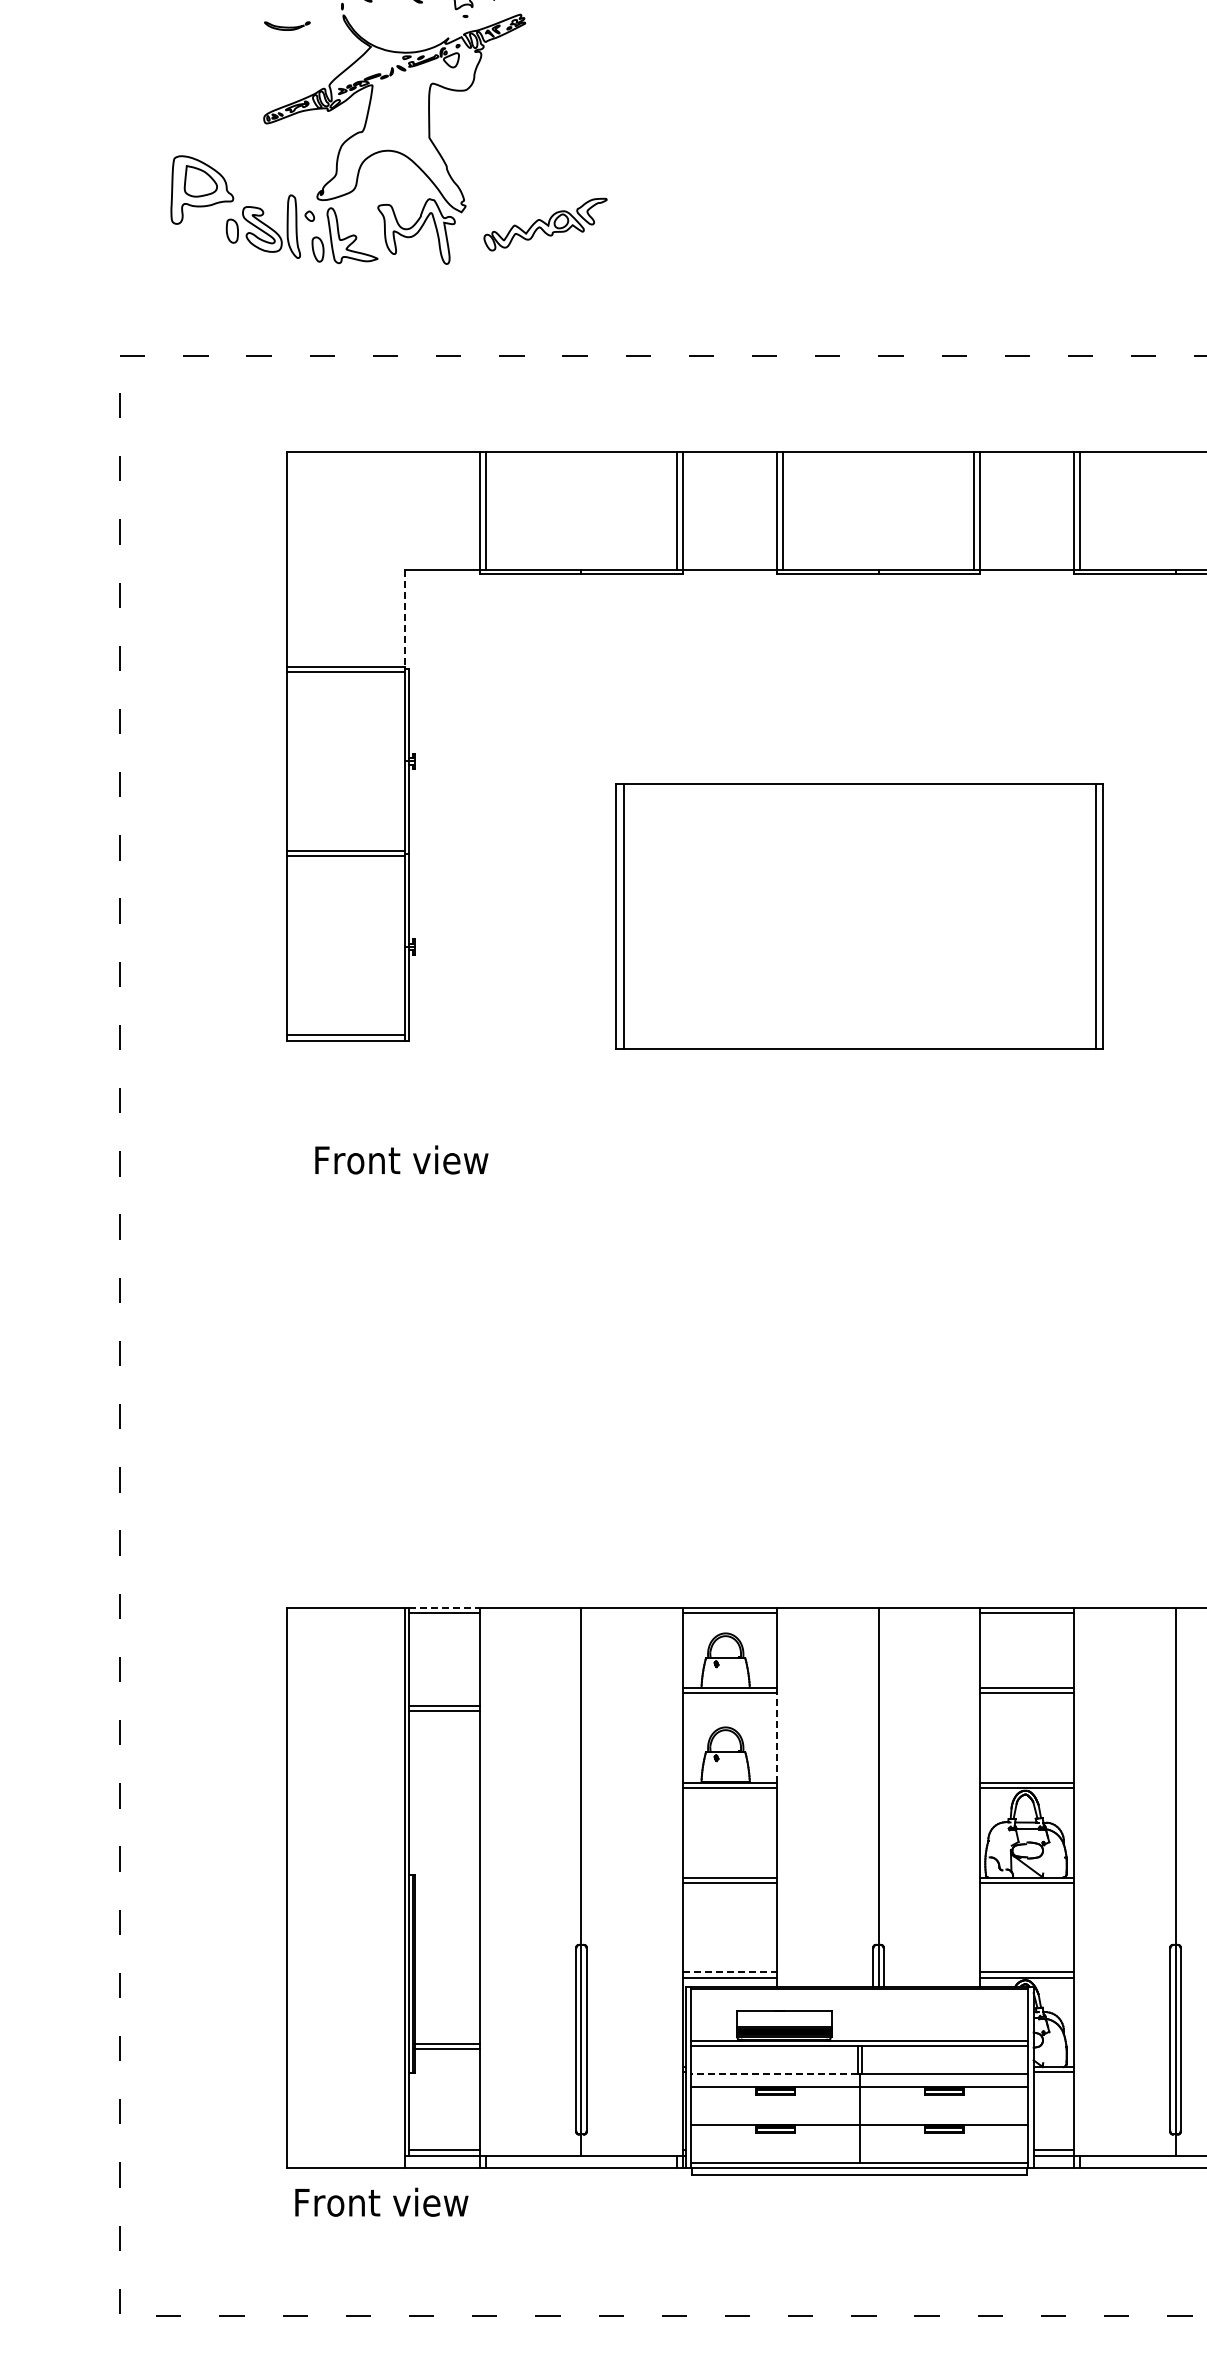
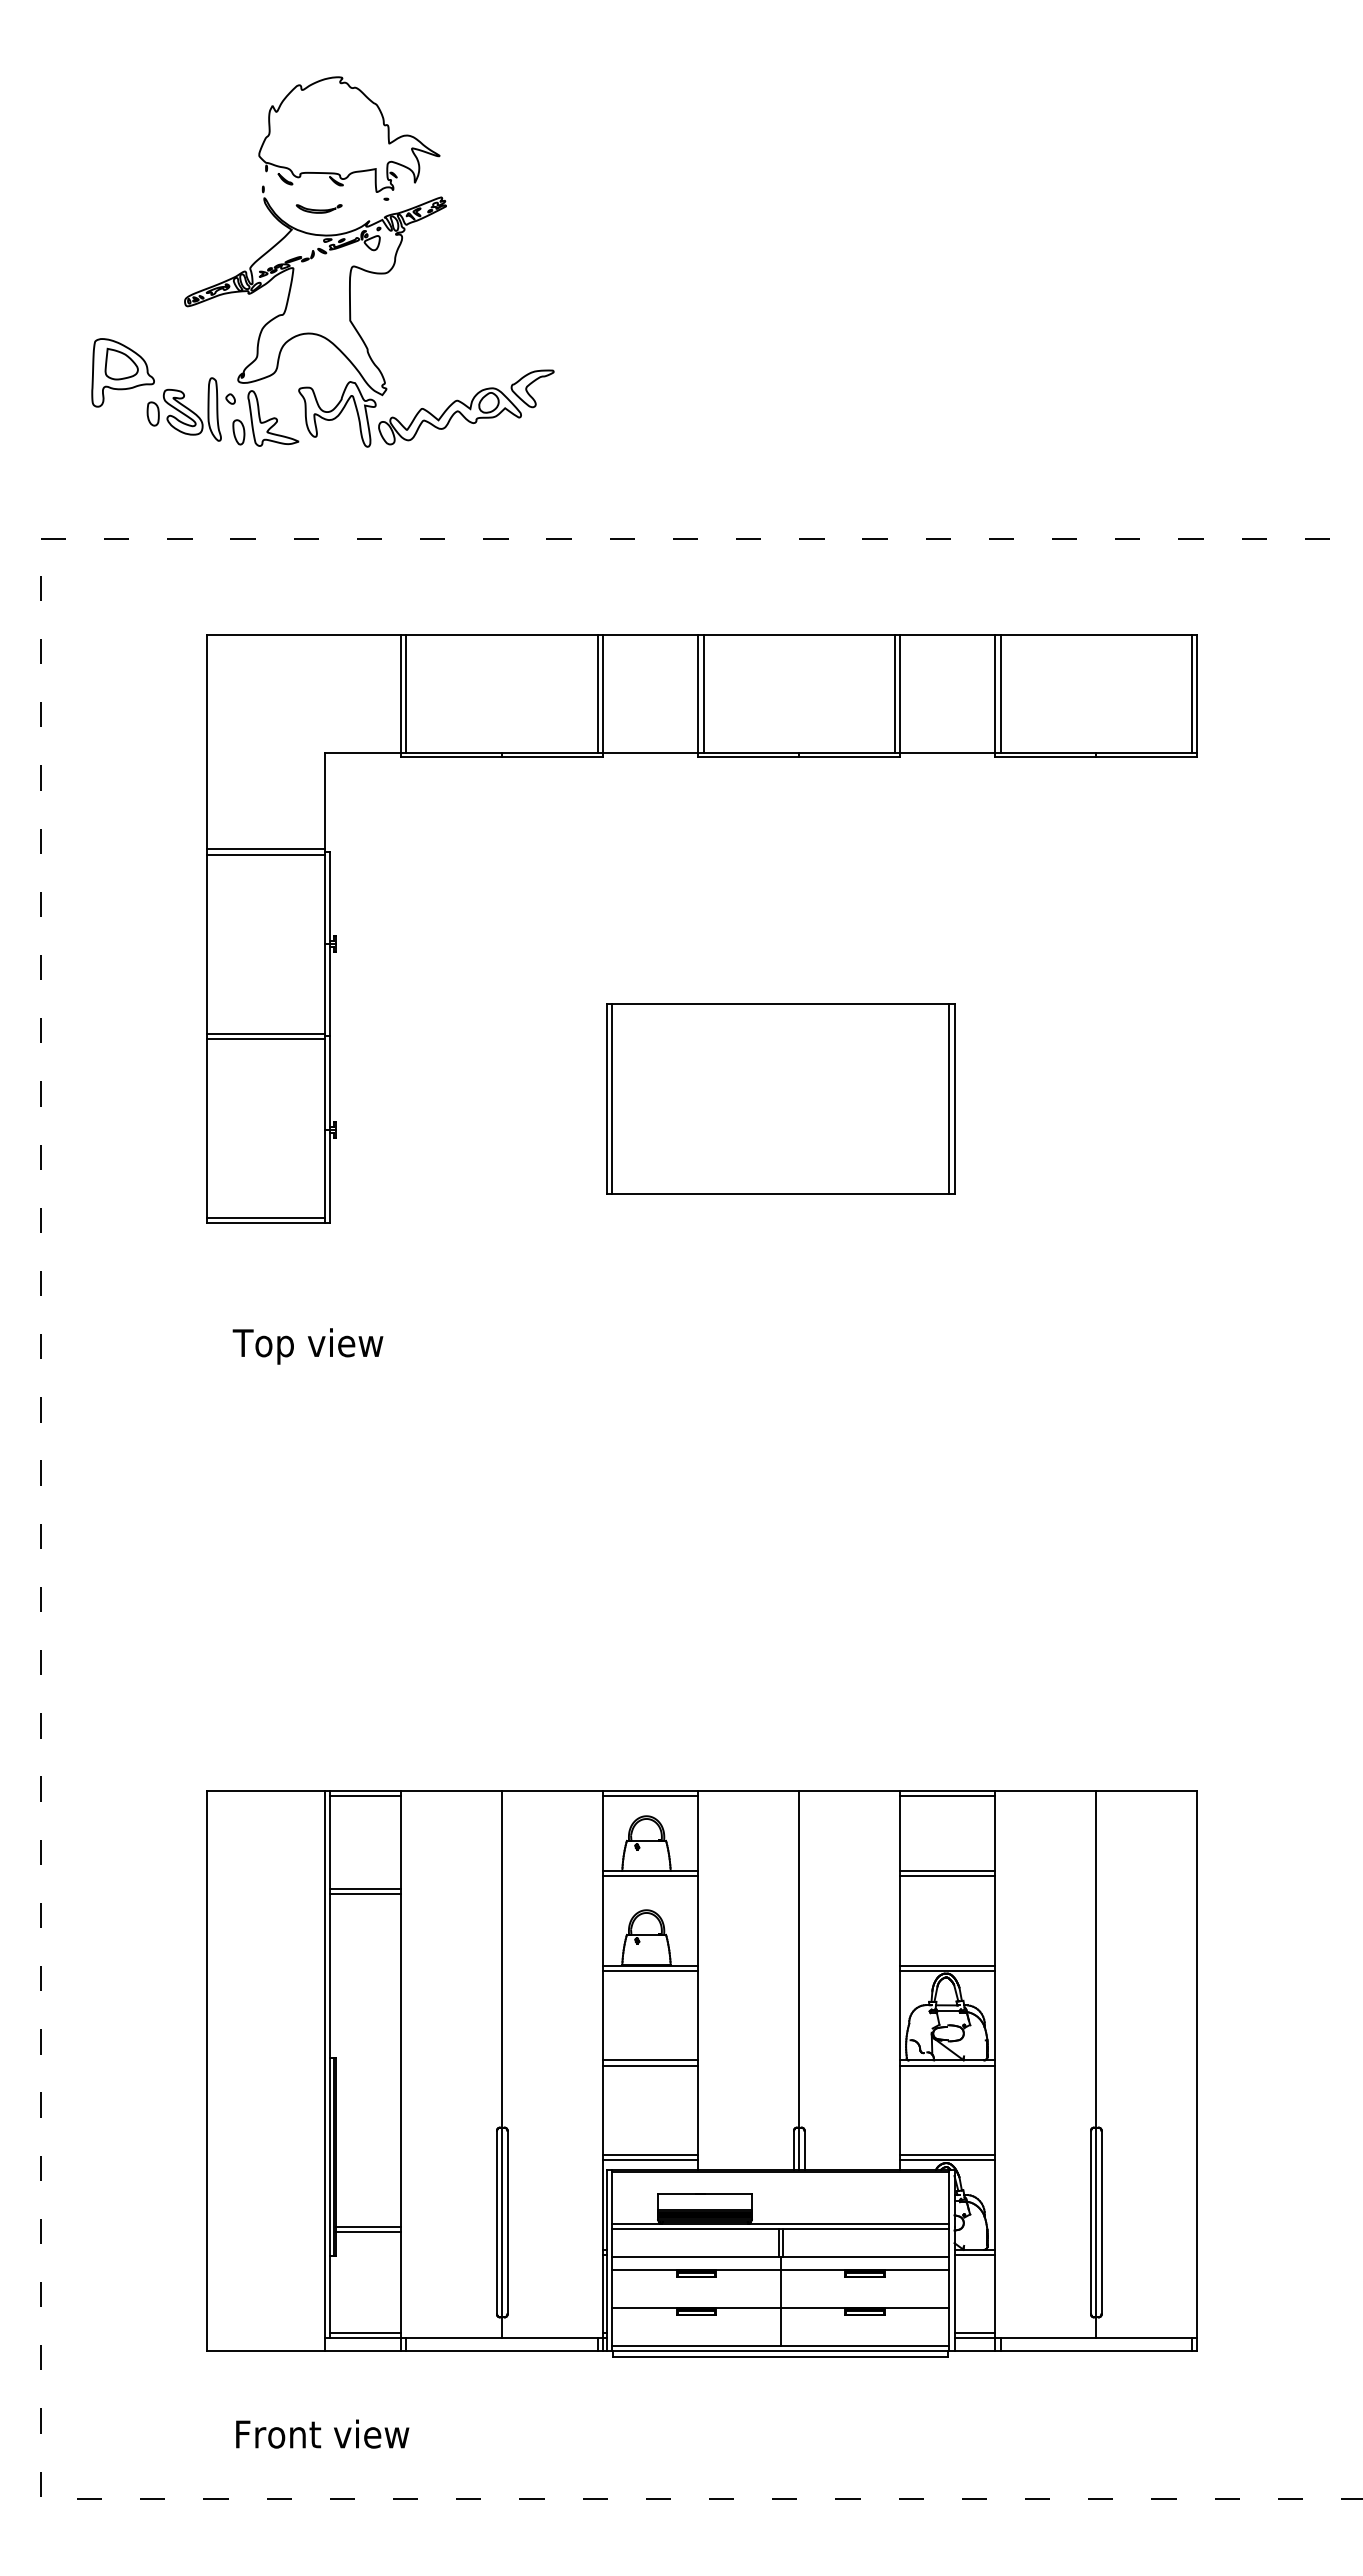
part: (286, 25) -> (318, 208), moved
part: (545, 224) -> (466, 407), size x1.43
line: (404, 618) -> (325, 801), dashed -> solid
part: (859, 915) -> (780, 1098), size x0.71
text: (399, 1163) -> (320, 1346), Front view -> Top view
line: (444, 1607) -> (365, 1790), dashed -> solid
line: (777, 1737) -> (698, 1920), dashed -> solid
line: (730, 1972) -> (651, 2155), dashed -> solid
line: (774, 2074) -> (695, 2257), dashed -> solid
text: (381, 2201) -> (322, 2433), moved

